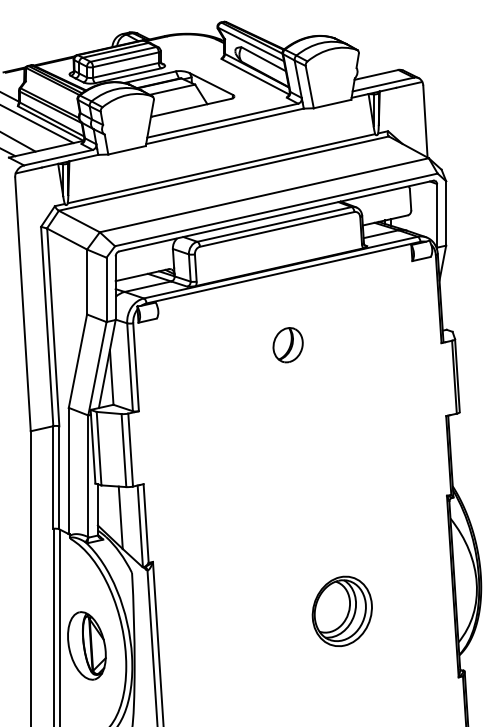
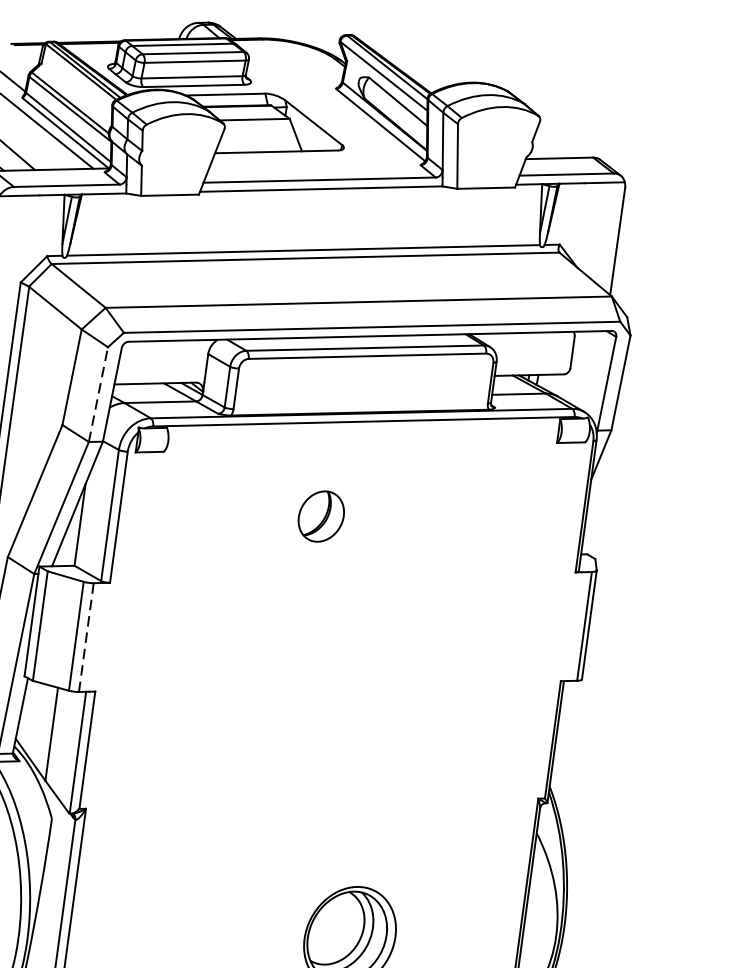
line: (106, 289) -> (98, 394), solid -> dashed
part: (287, 345) -> (320, 516), moved
line: (130, 450) -> (86, 638), solid -> dashed

